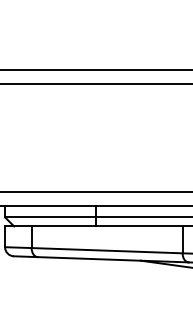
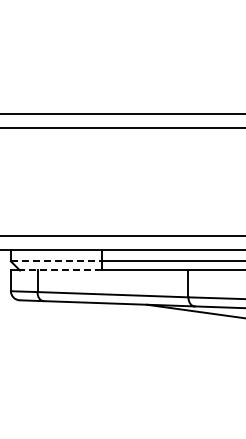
line: (50, 217) -> (56, 261), solid -> dashed
line: (54, 226) -> (60, 270), solid -> dashed

